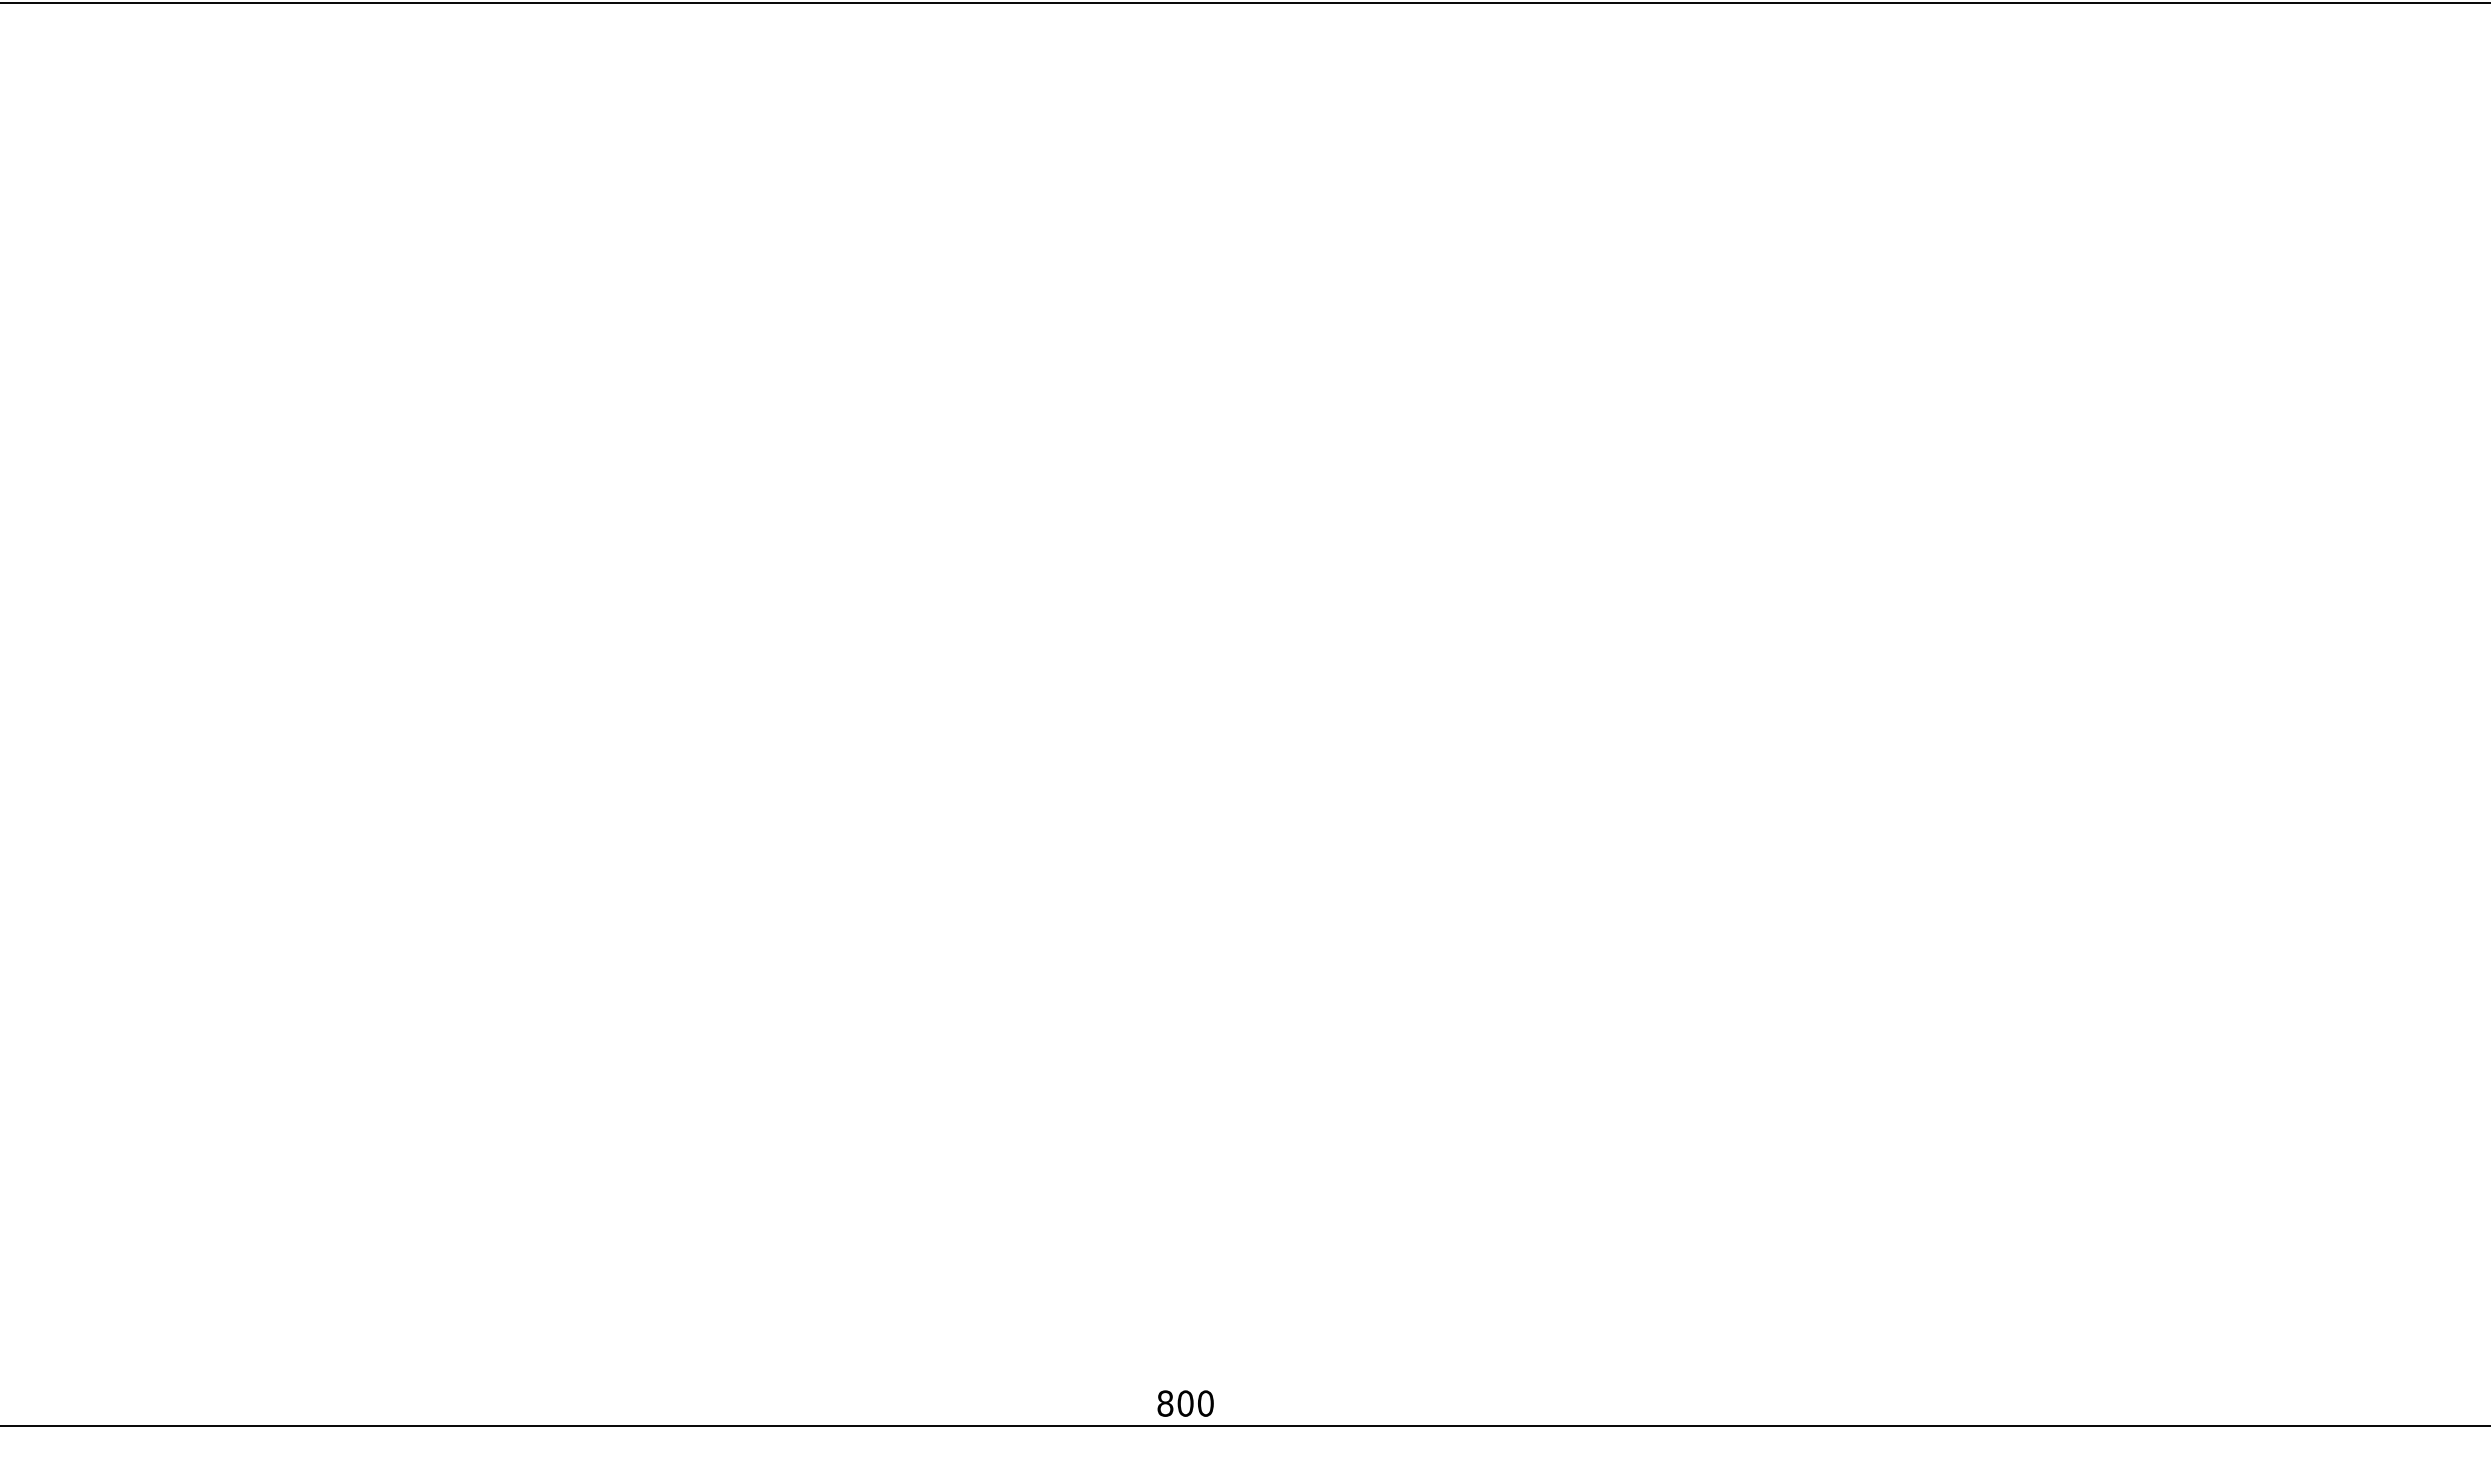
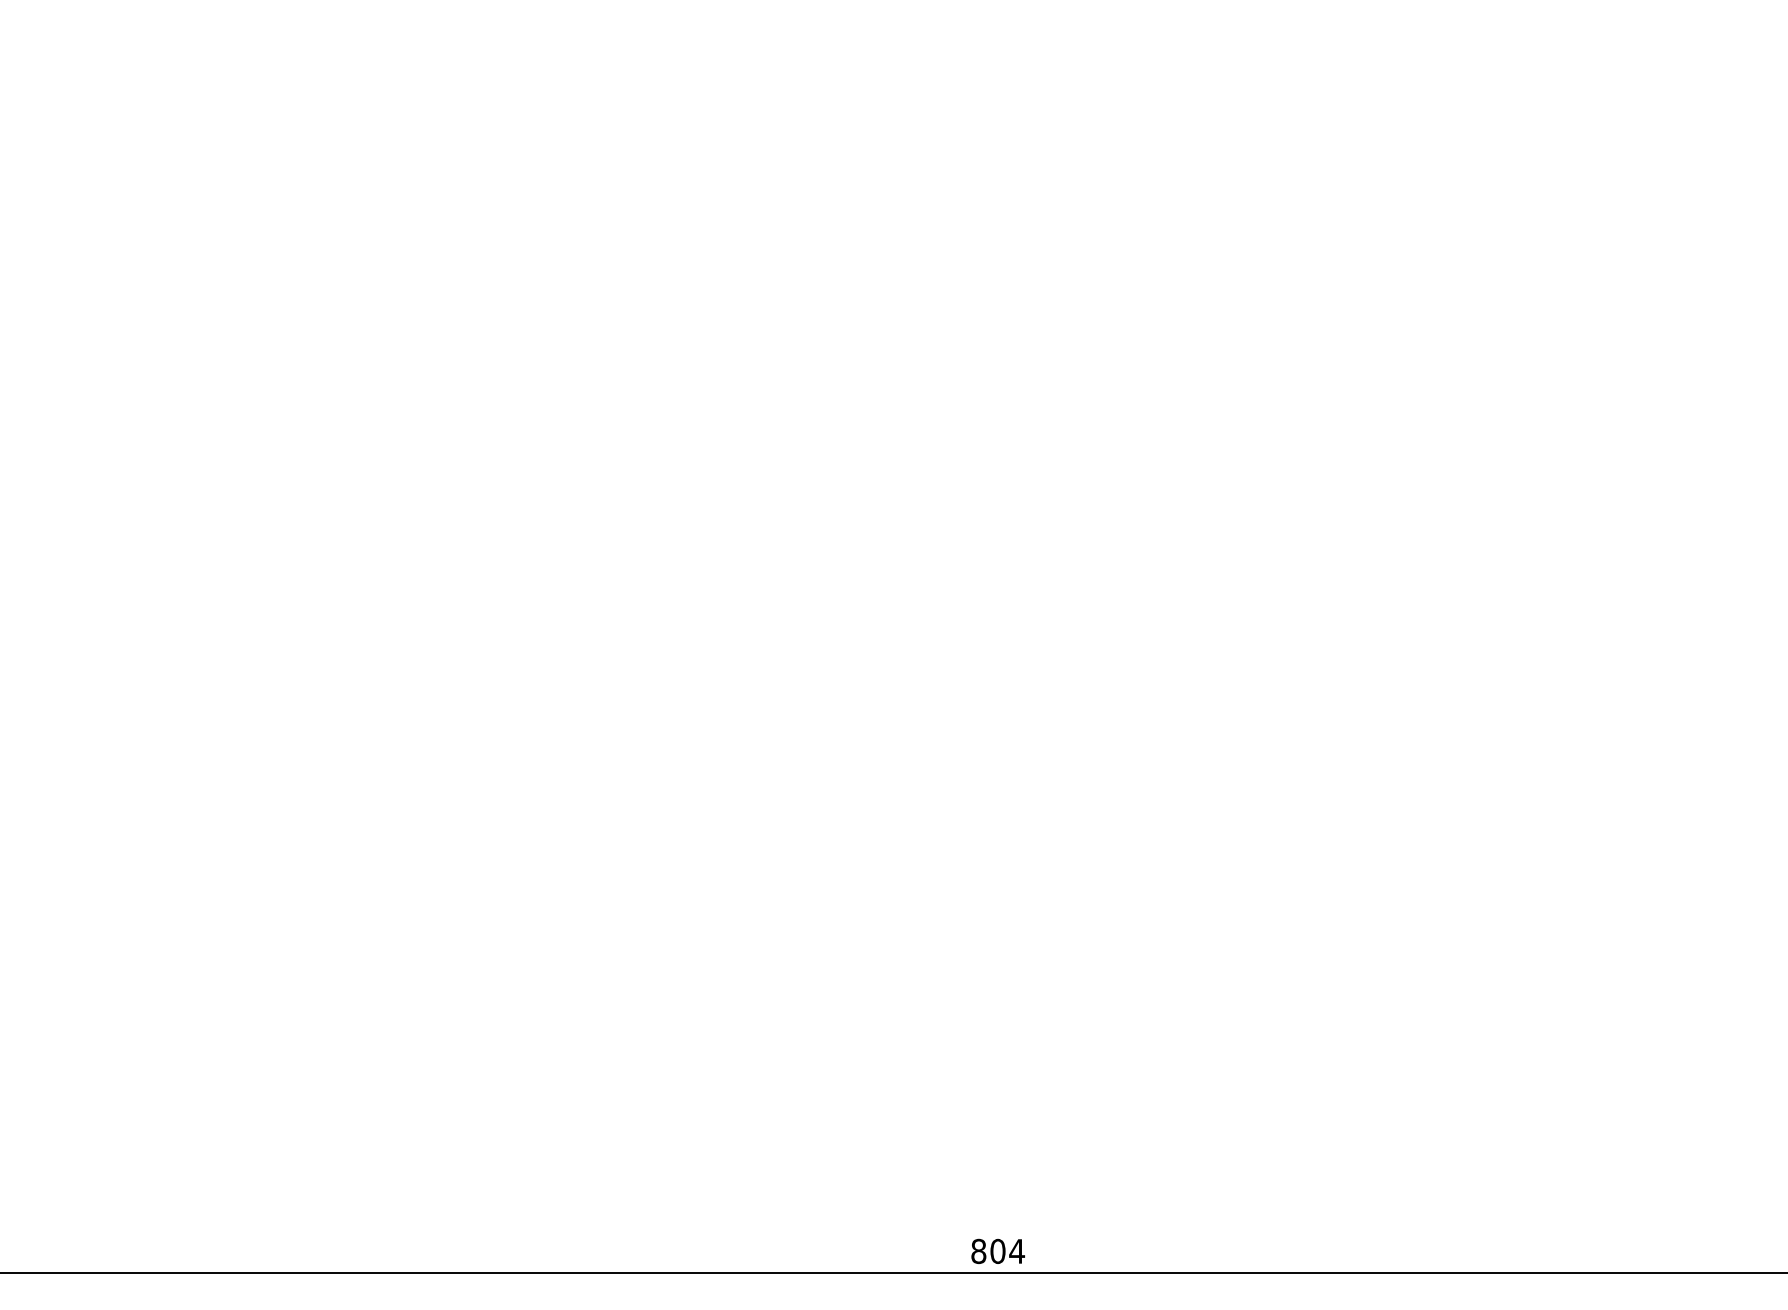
text: (1205, 1403) -> (1016, 1251), 800 -> 804

